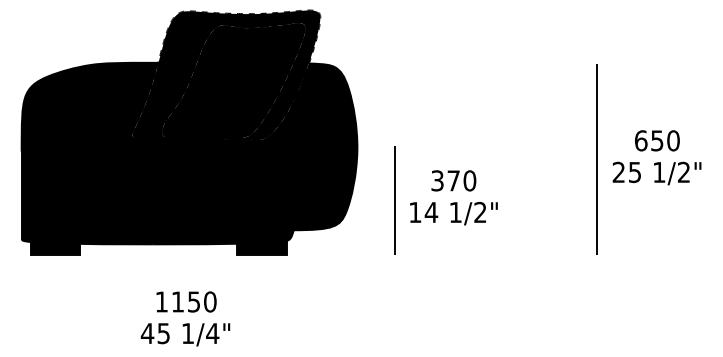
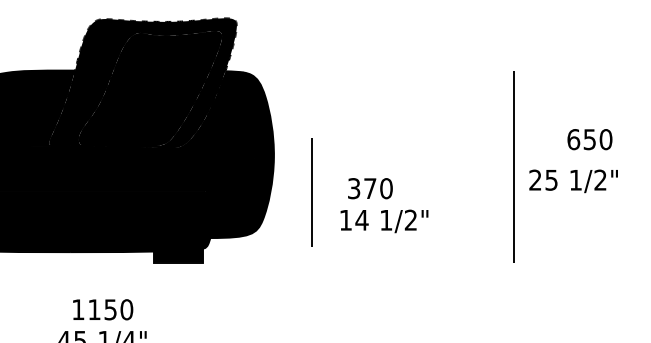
text: (657, 140) -> (590, 139), moved
line: (394, 200) -> (311, 192), moved
text: (453, 213) -> (384, 221), moved

